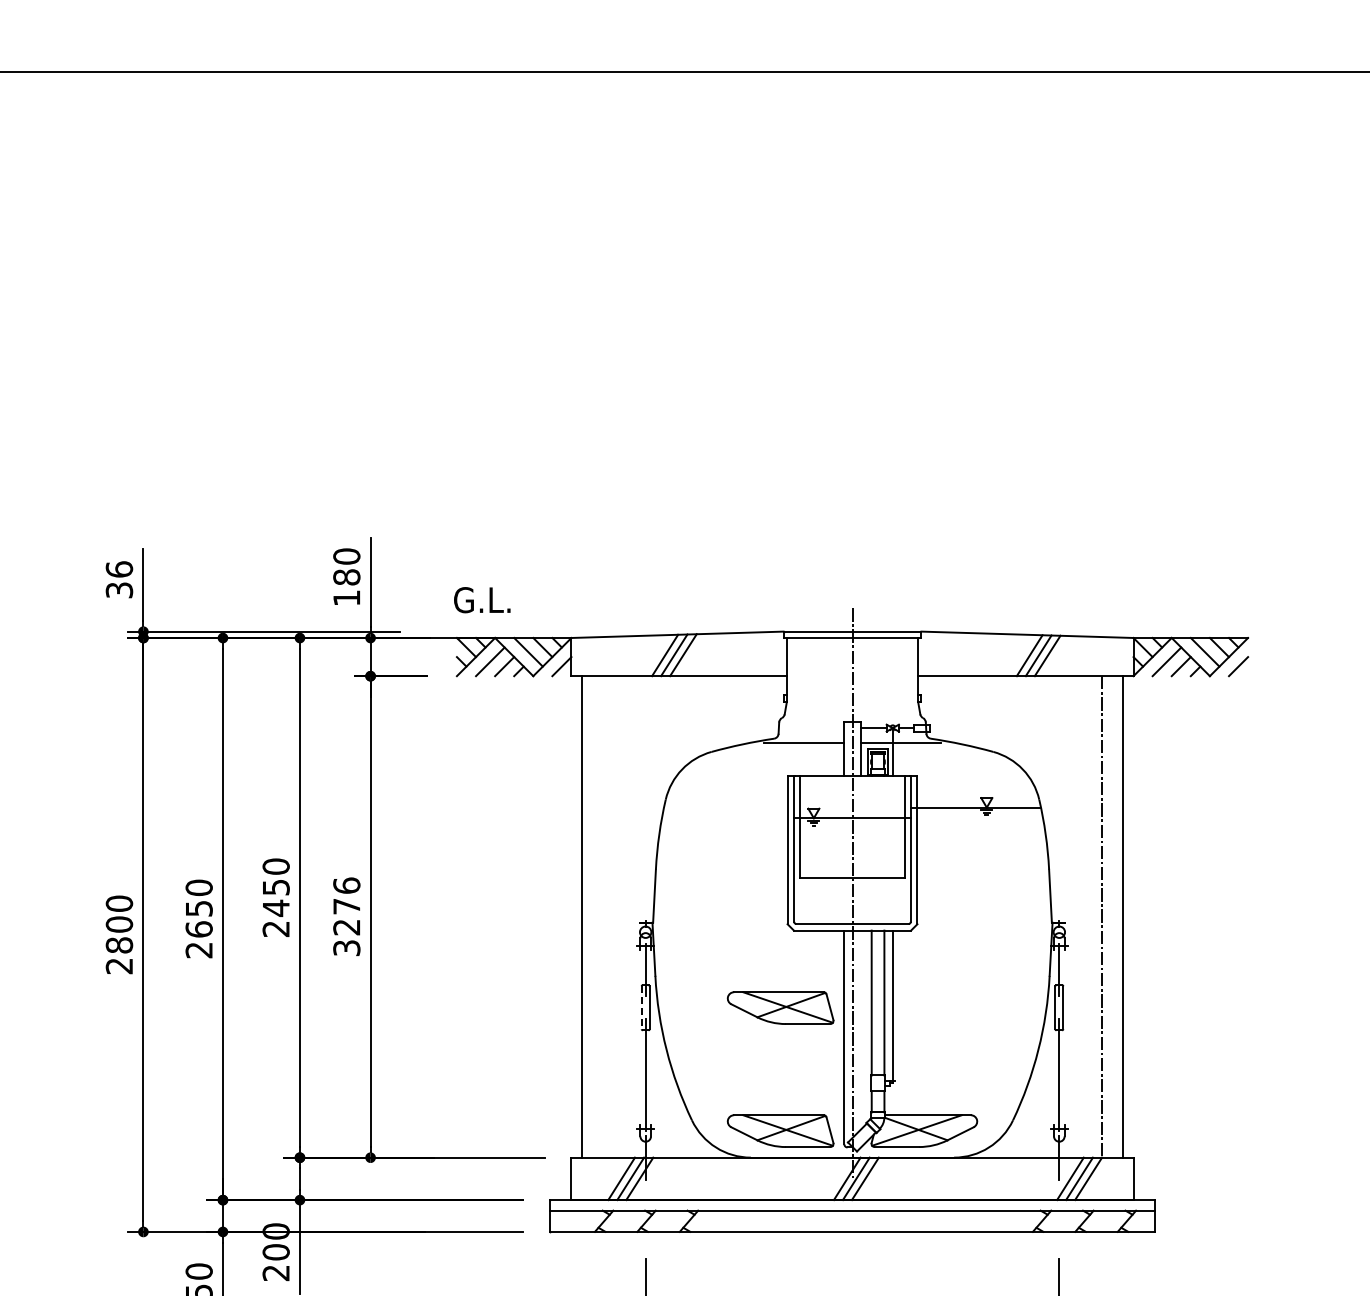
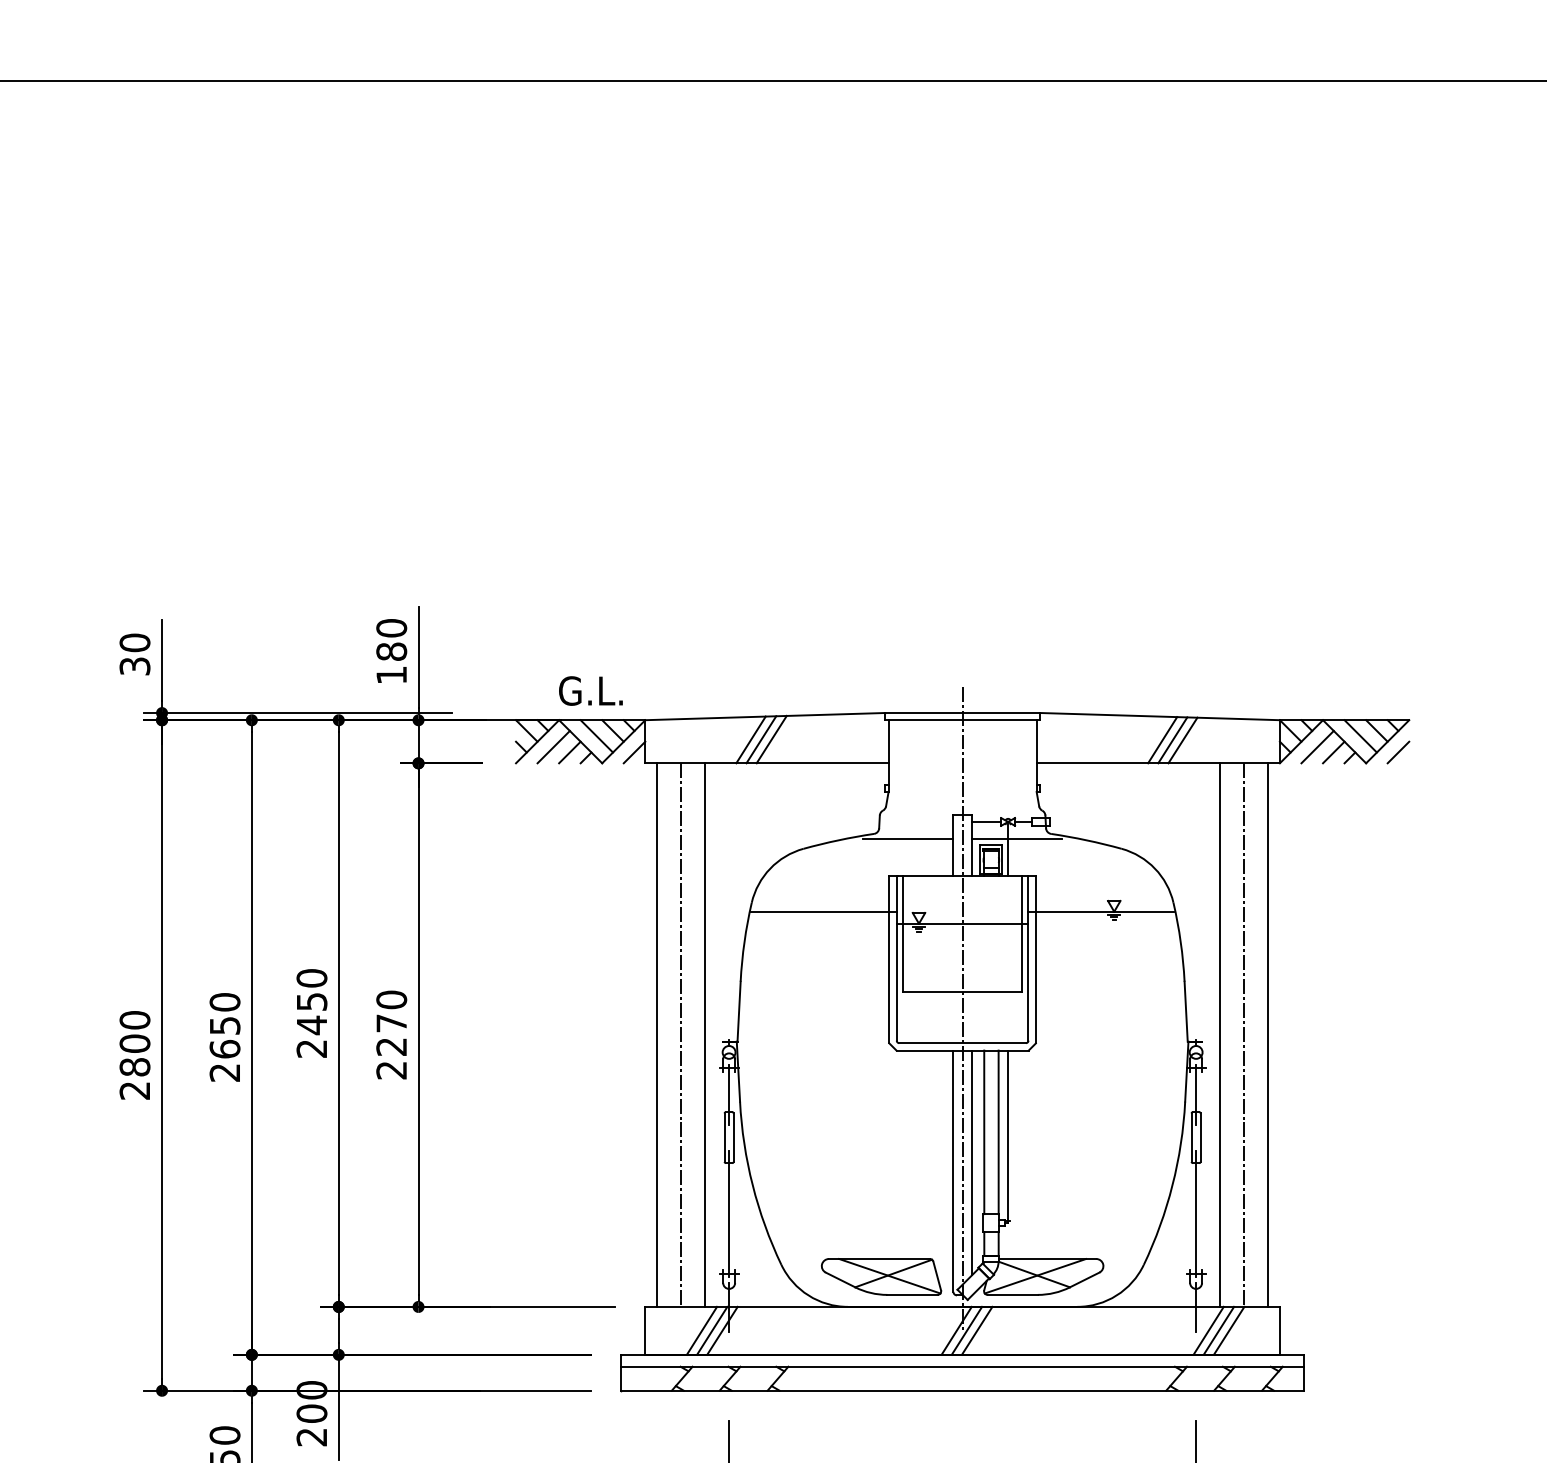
text: (118, 569) -> (133, 642), 36 -> 30
text: (482, 600) -> (591, 691), moved
line: (729, 807) -> (823, 911), added
text: (346, 916) -> (391, 1034), 3276 -> 2270
line: (603, 916) -> (681, 1034), added
line: (624, 916) -> (705, 1034), added
line: (1080, 916) -> (1220, 1034), added
part: (780, 1007) -> (881, 1137), removed
line: (641, 1008) -> (724, 1138), dashed -> solid
line: (860, 1029) -> (971, 1162), added

